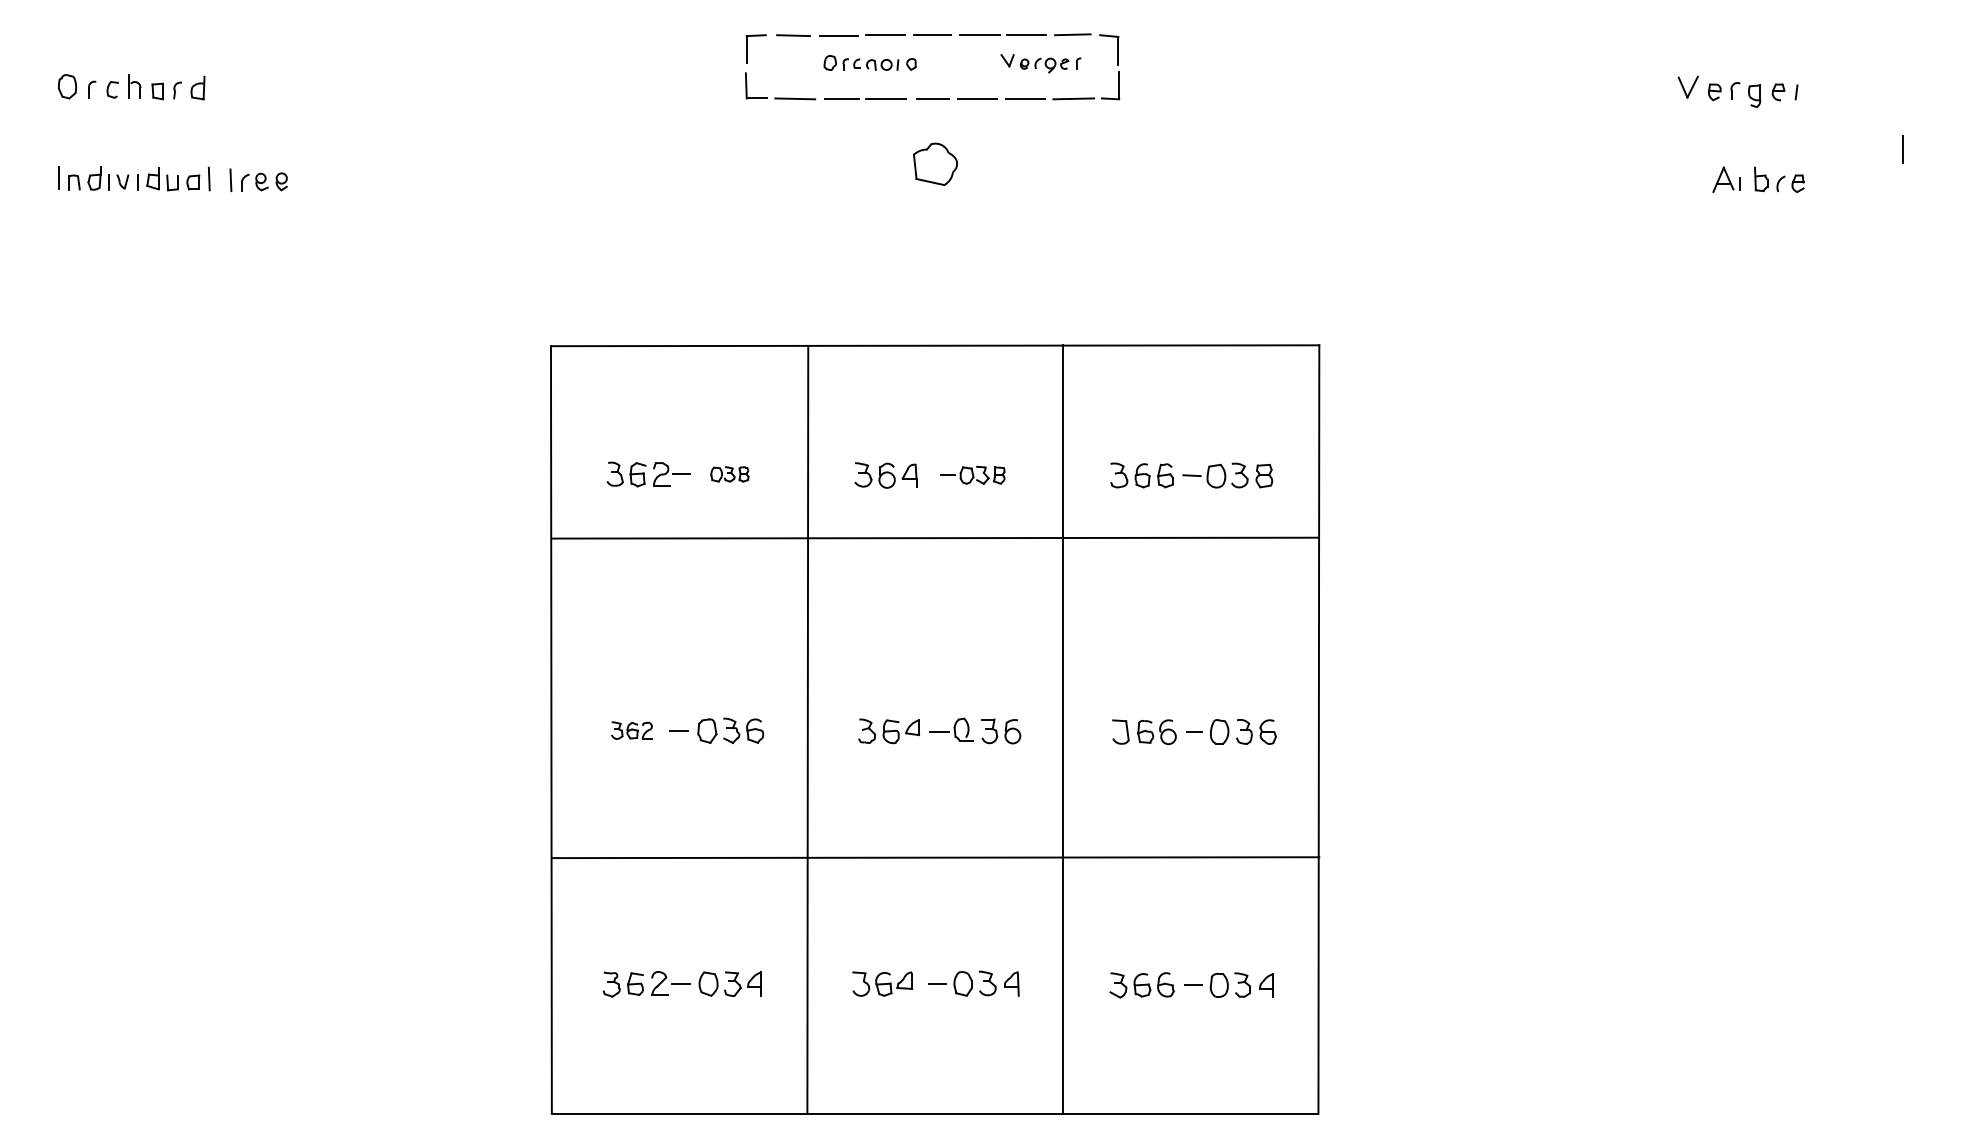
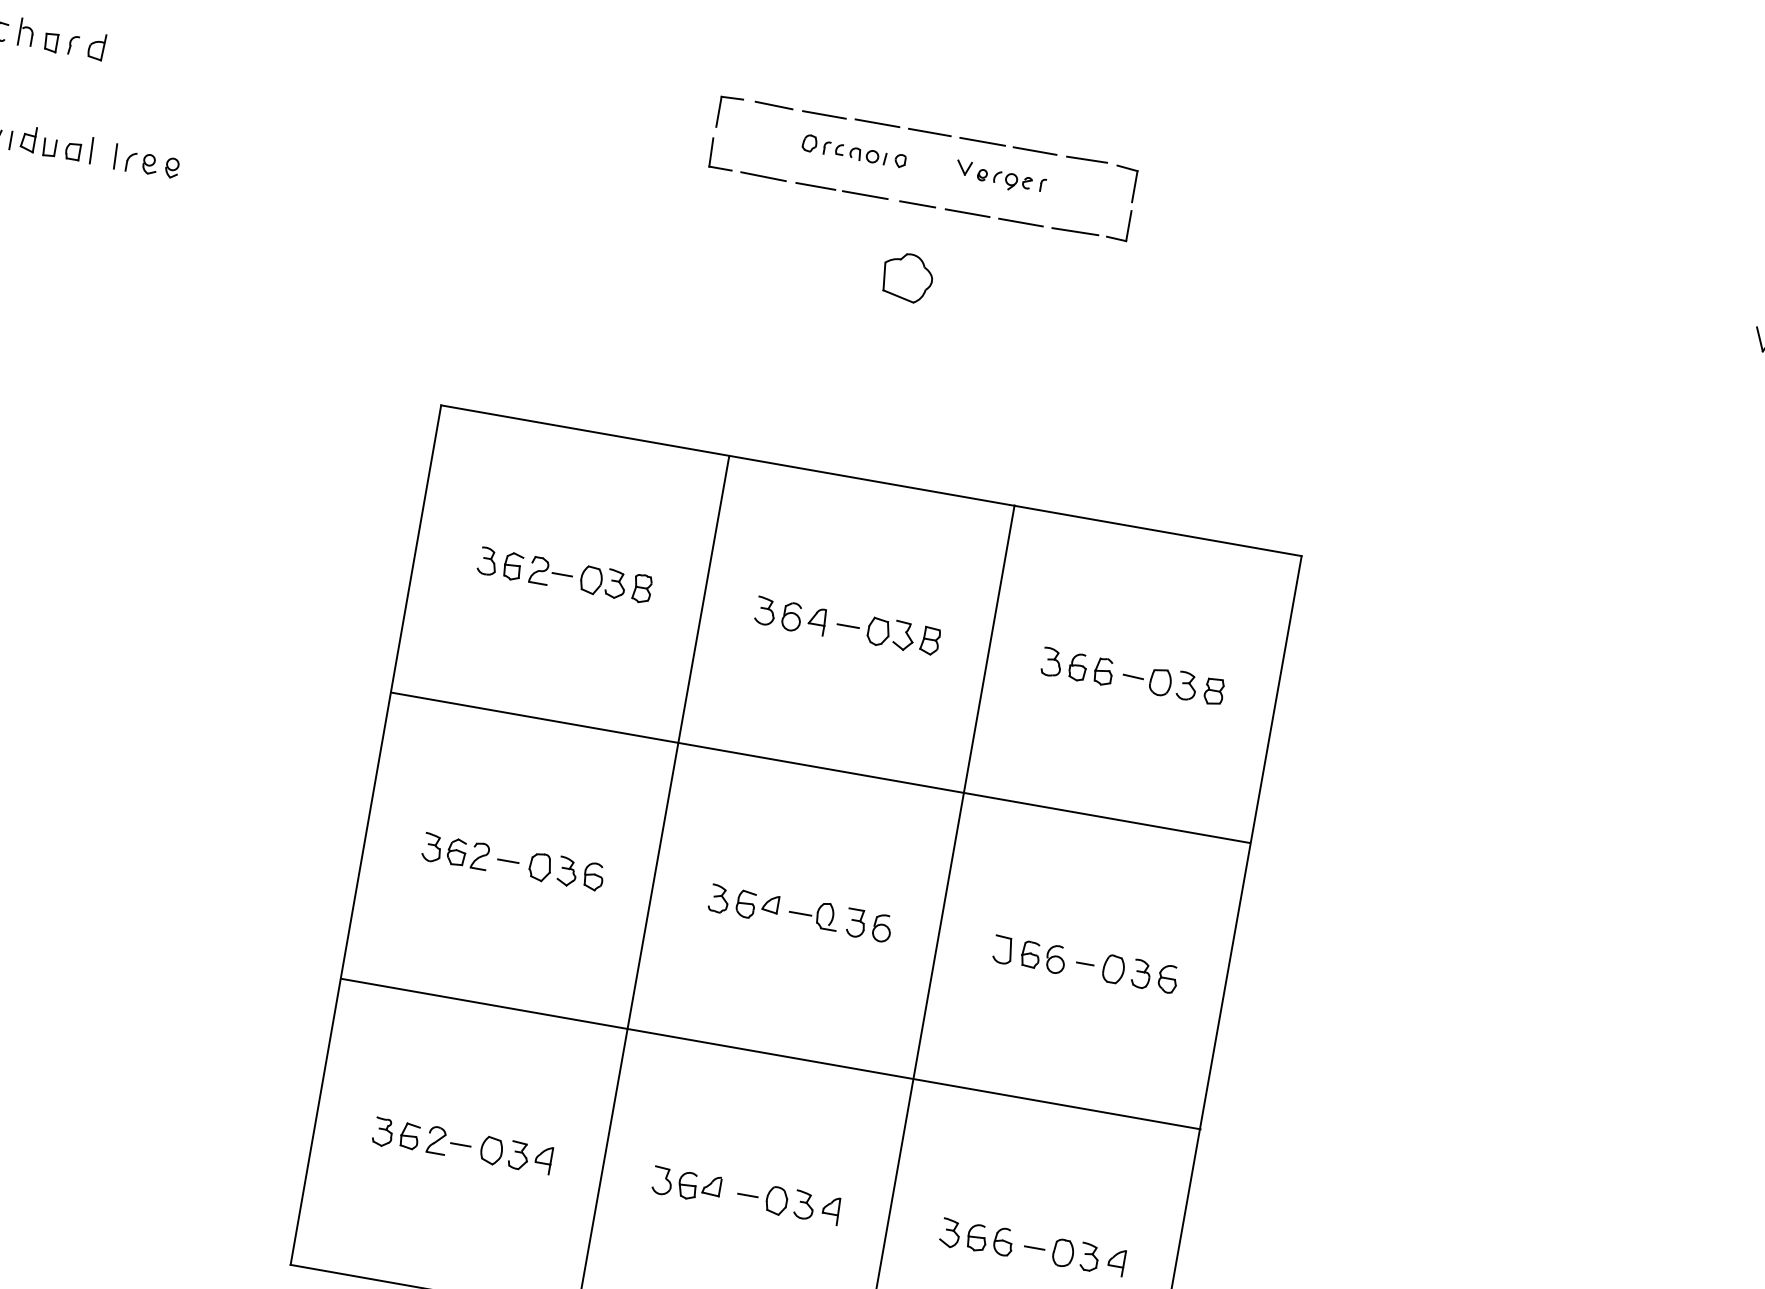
part: (1040, 63) -> (1000, 177), moved
part: (729, 474) -> (615, 584), size x1.67
part: (972, 475) -> (887, 633), size x1.43
line: (934, 537) -> (820, 766), moved
part: (631, 730) -> (455, 851), size x1.43

